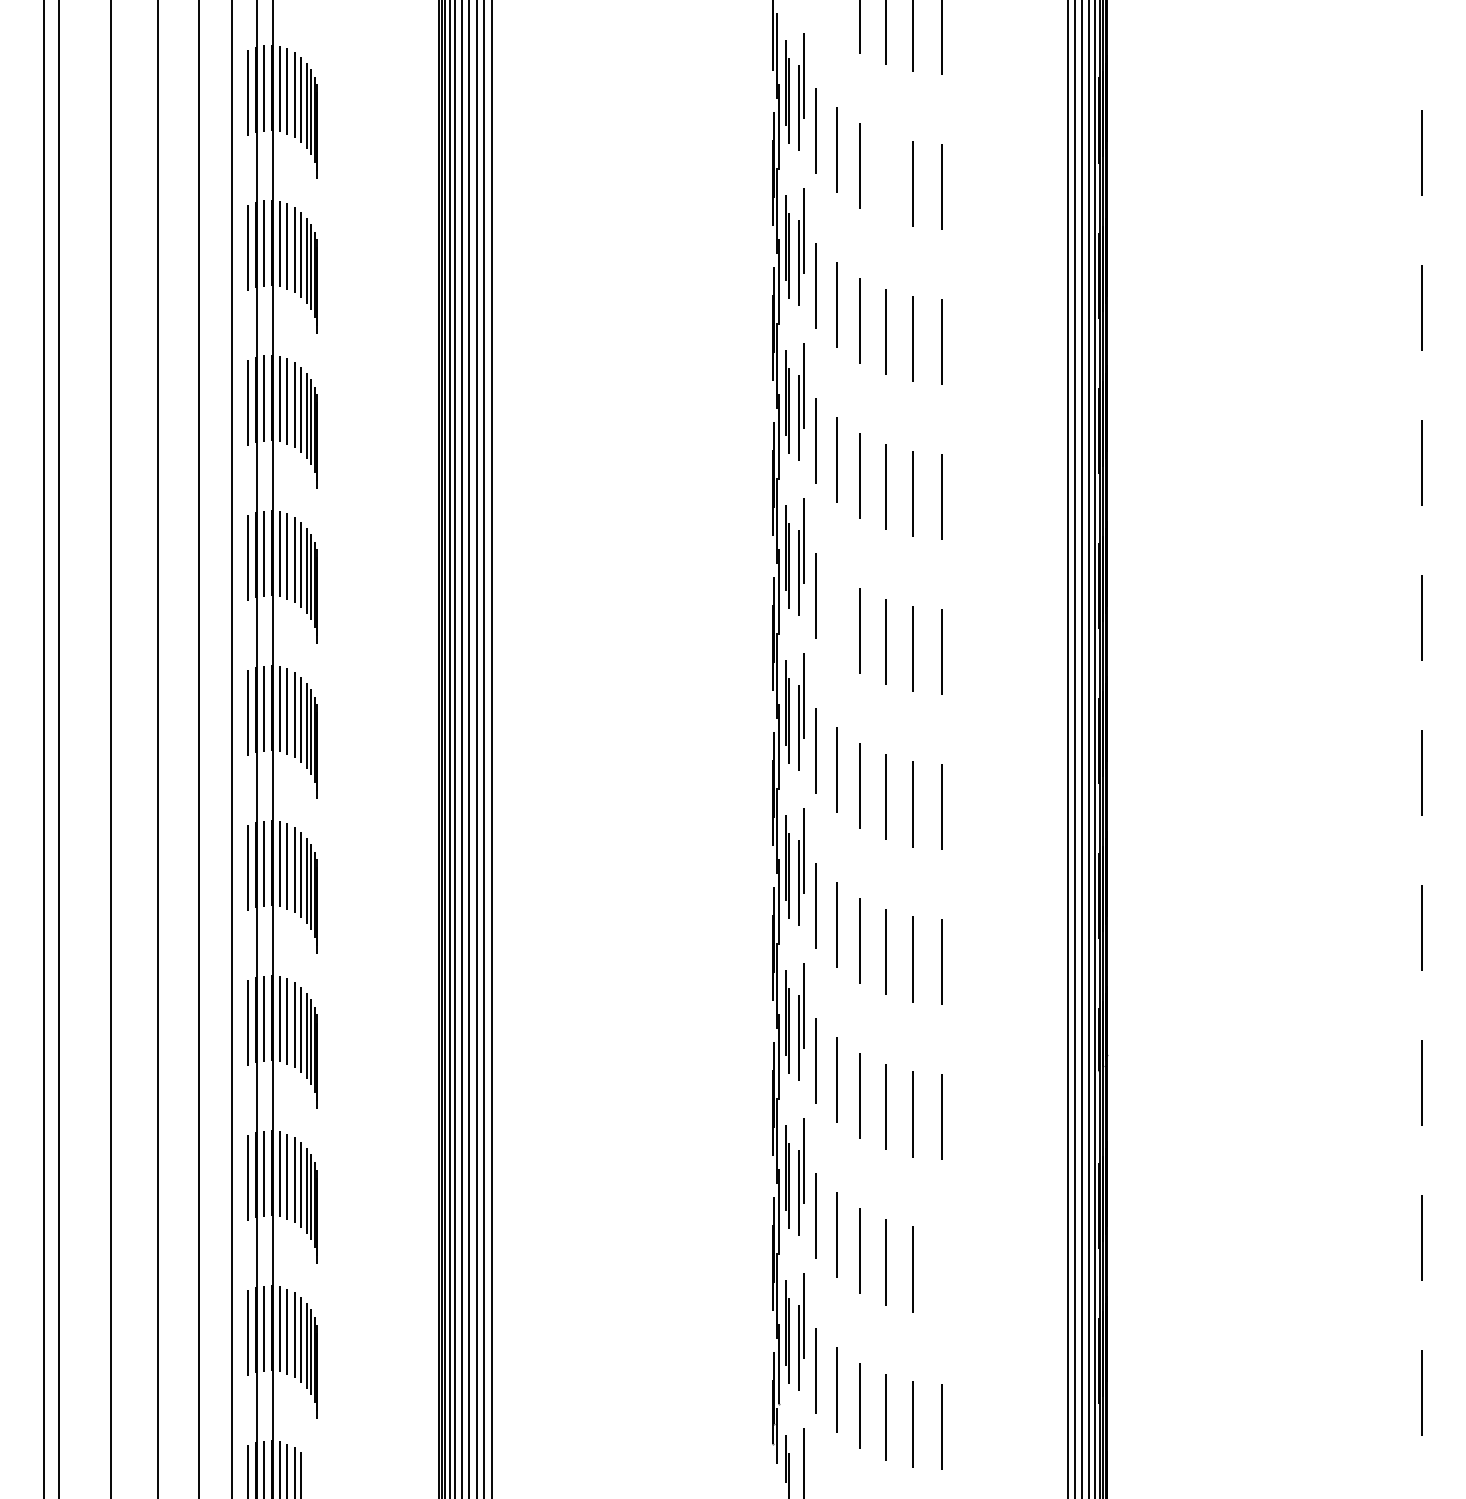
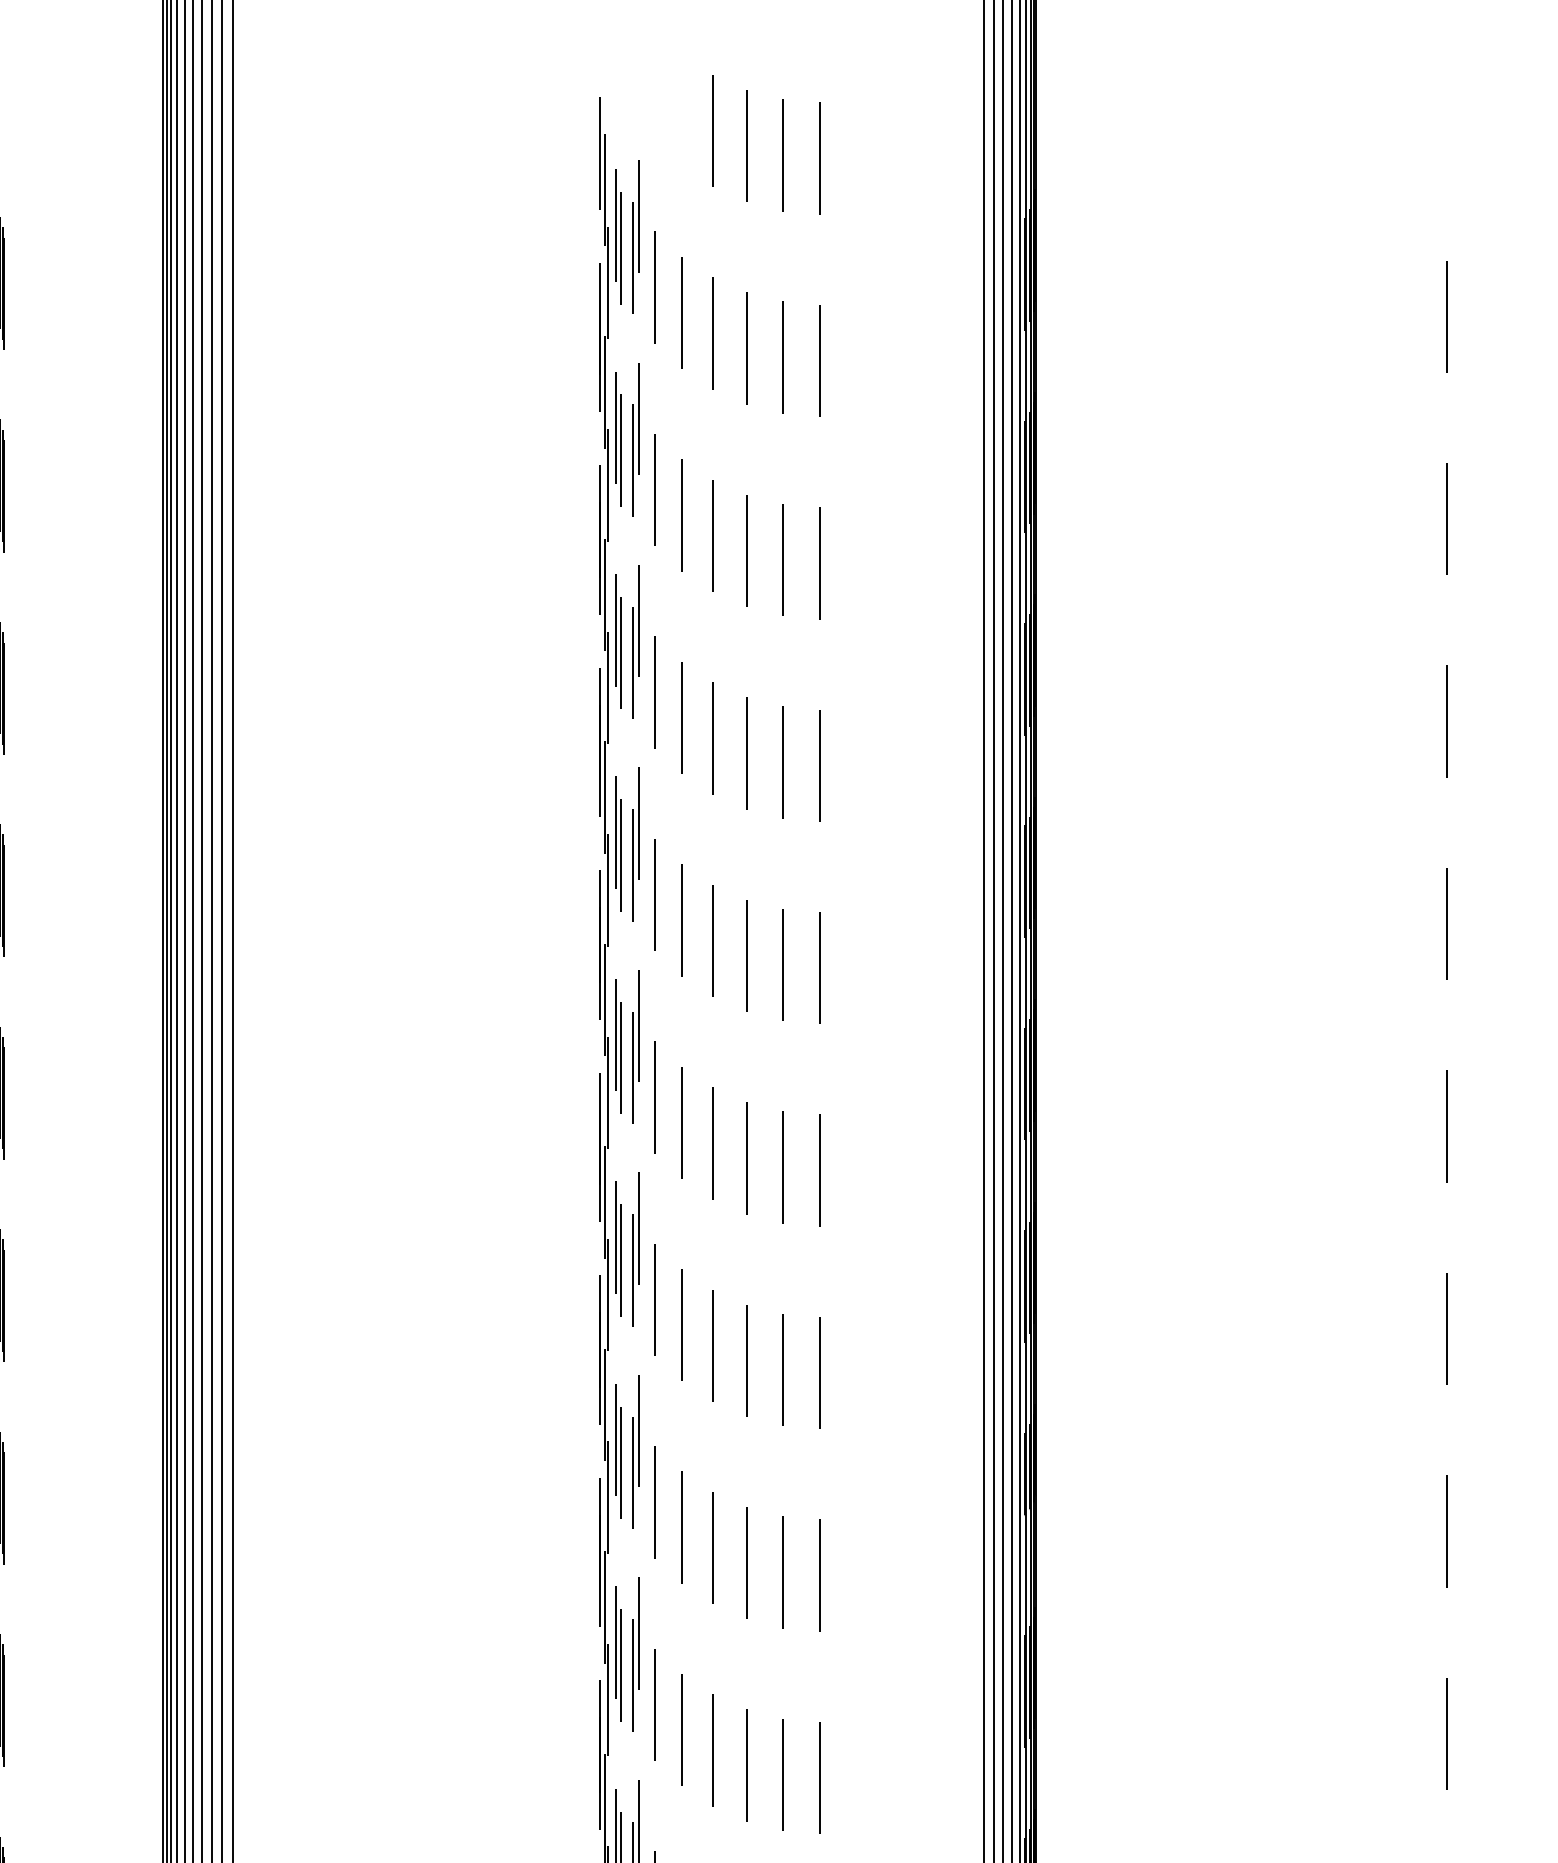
line: (886, 177) -> (747, 348), added
line: (836, 614) -> (682, 919), added
line: (941, 1271) -> (819, 1777), added

